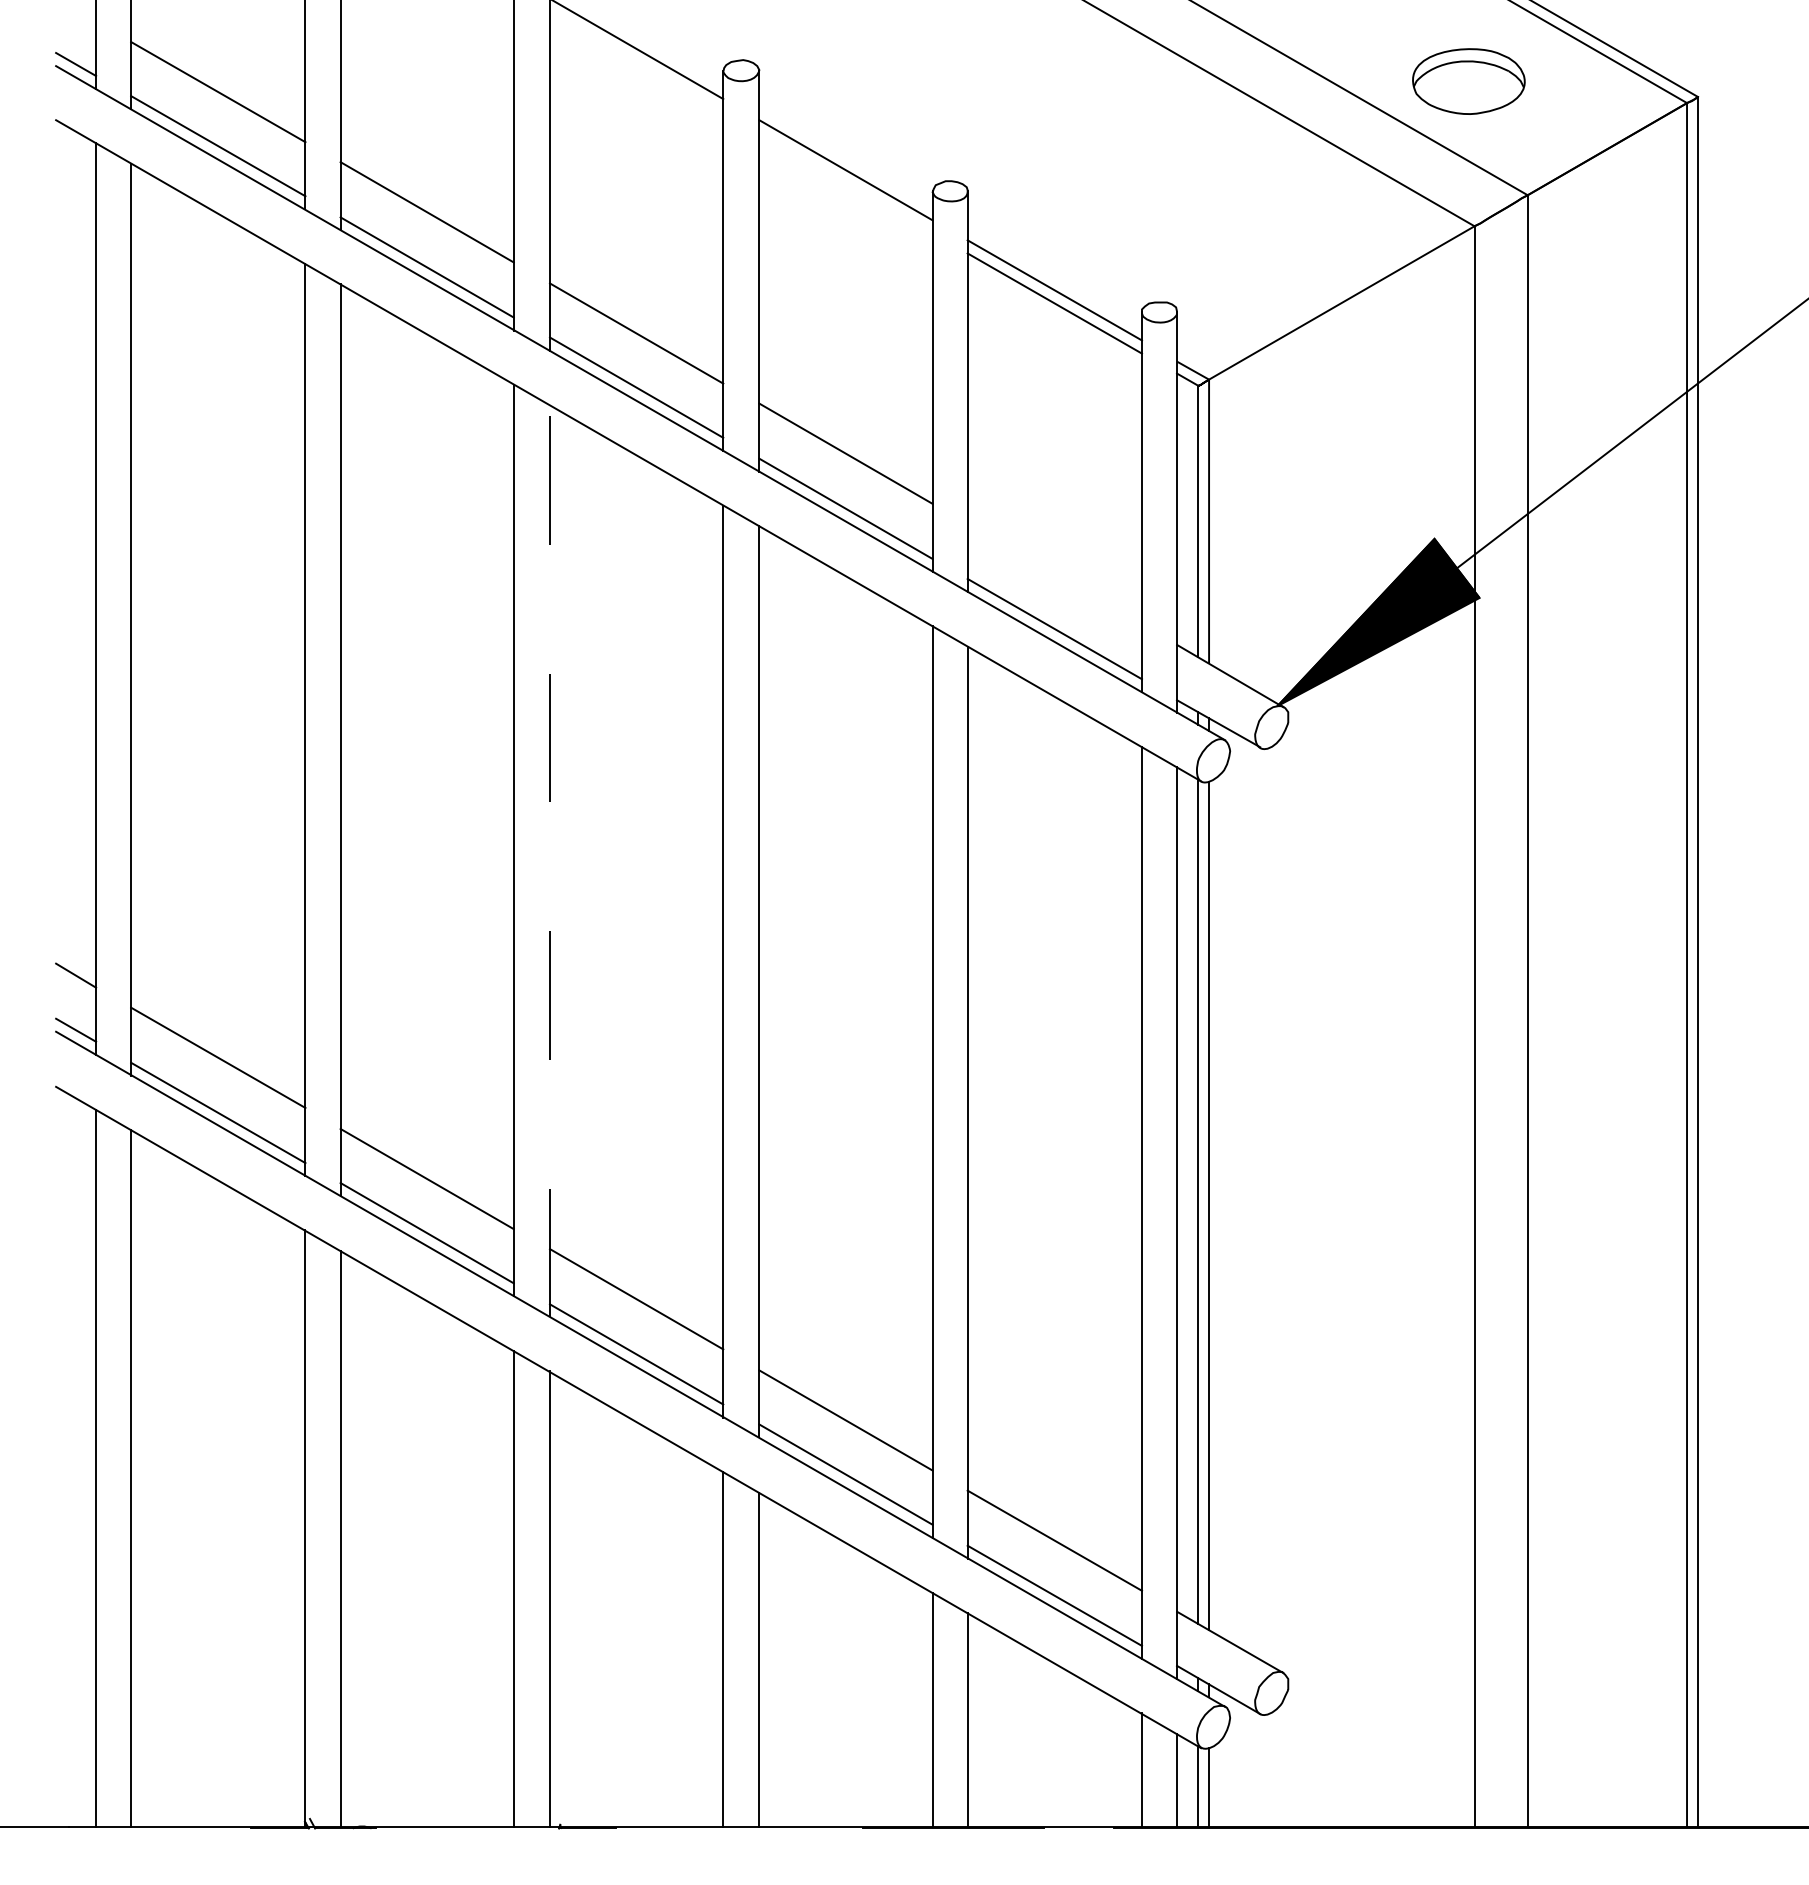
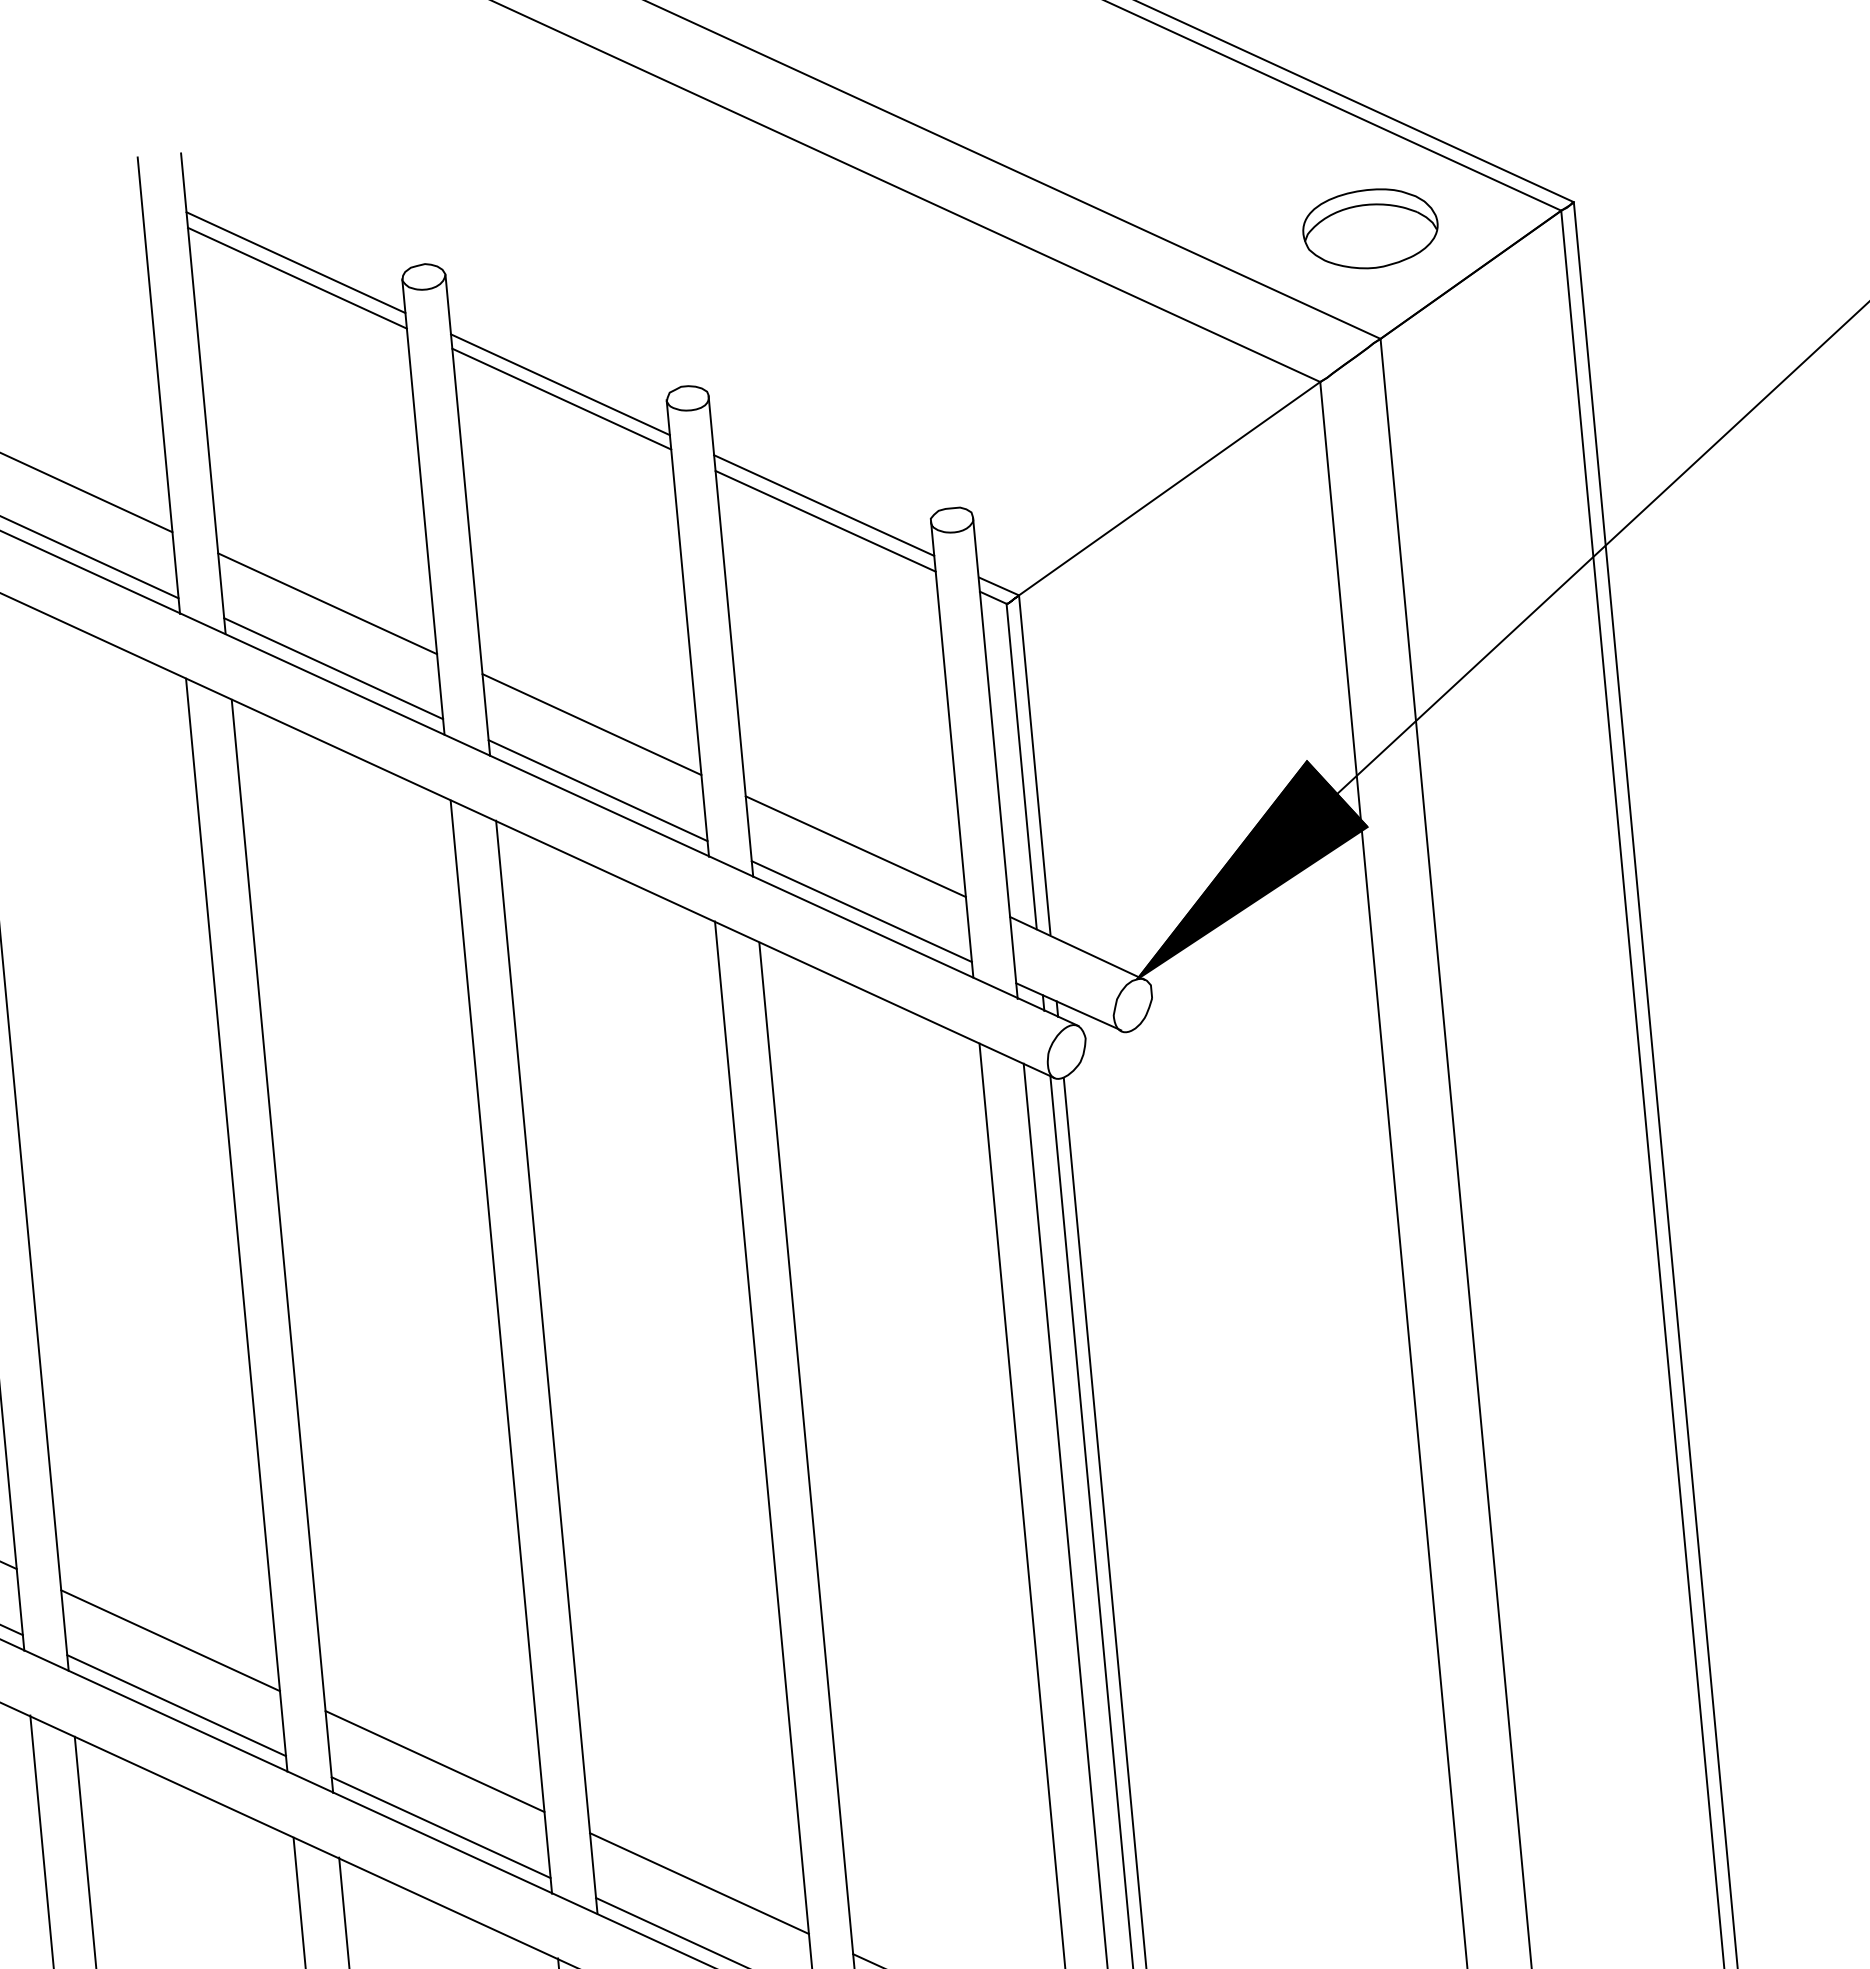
line: (636, 61) -> (297, 277), added
part: (1468, 81) -> (1370, 228), moved
line: (845, 182) -> (561, 399), added
line: (1054, 574) -> (855, 846), added
line: (549, 861) -> (281, 1246), dashed -> solid

